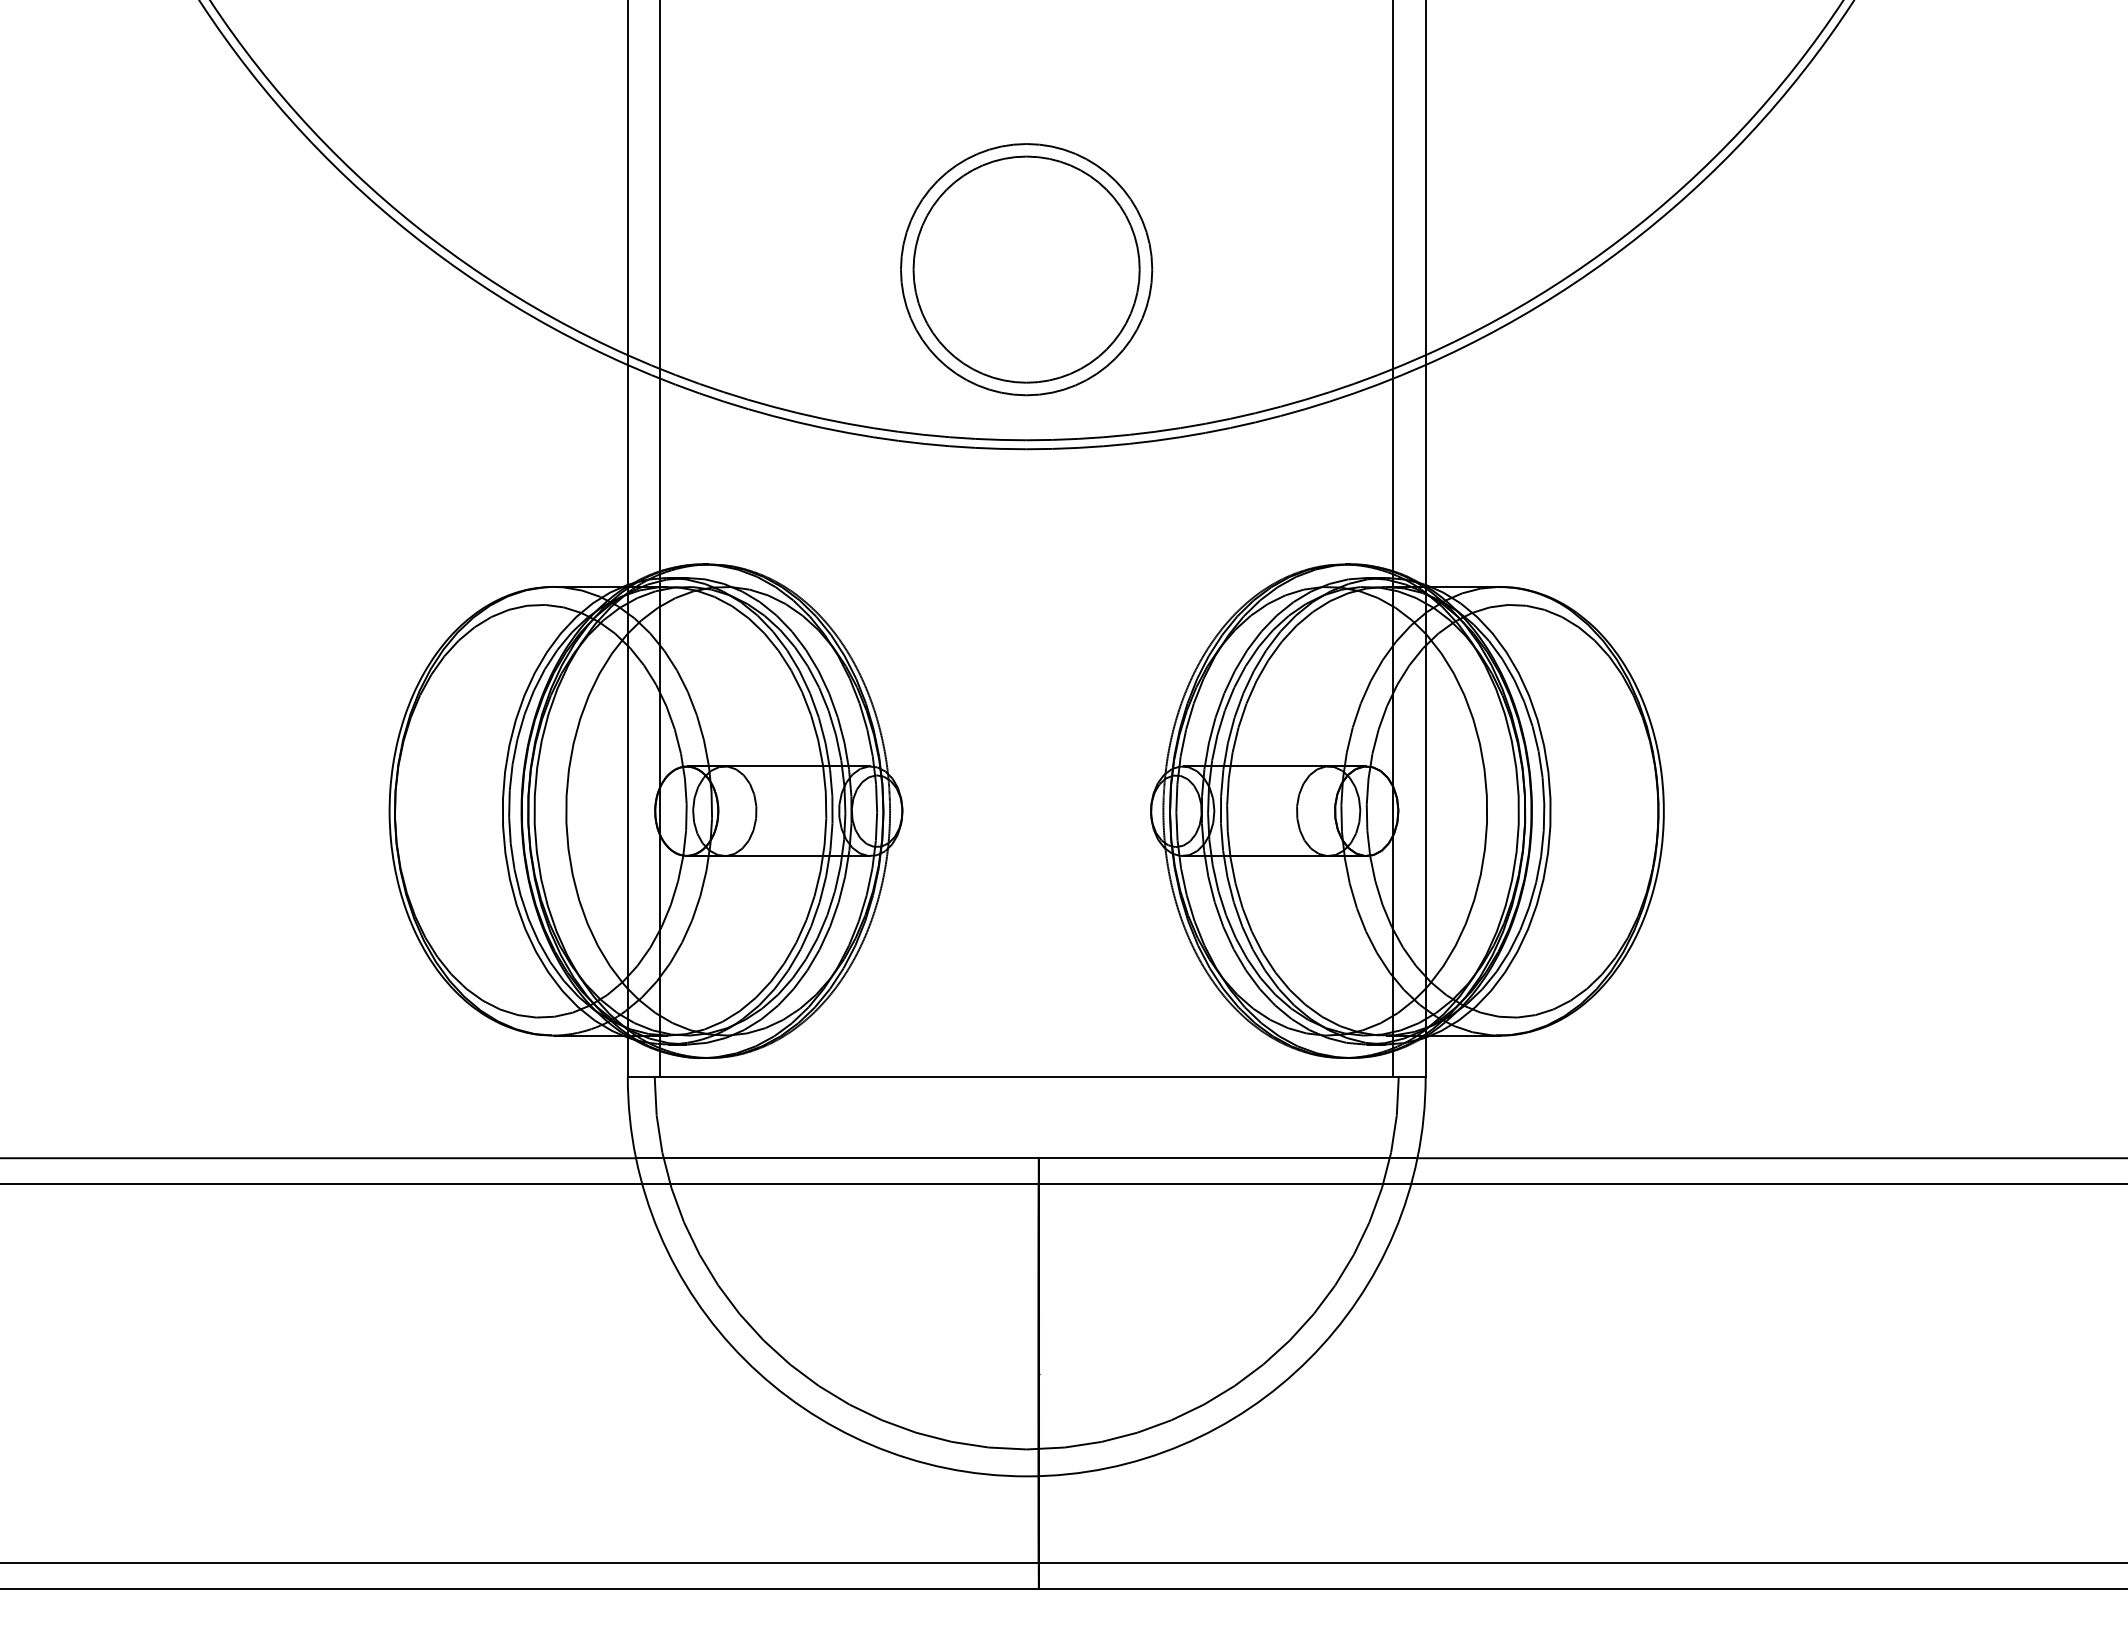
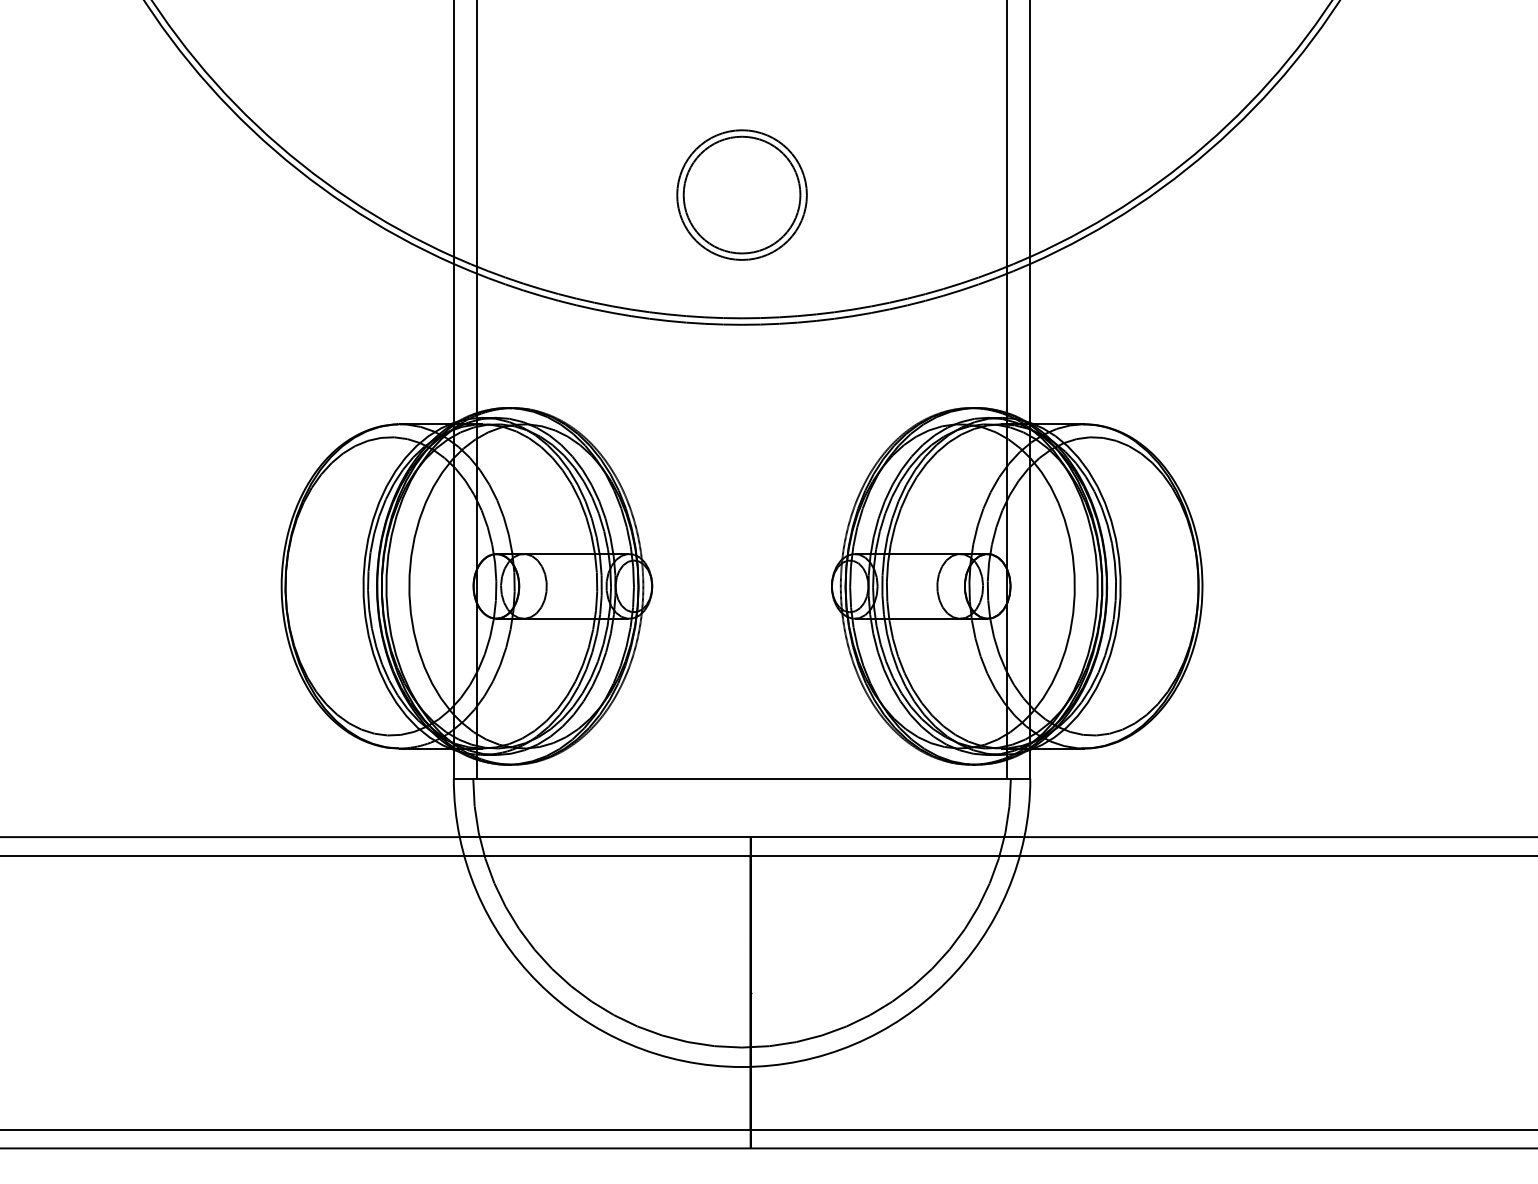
part: (1026, 269) -> (741, 194), size x0.71

